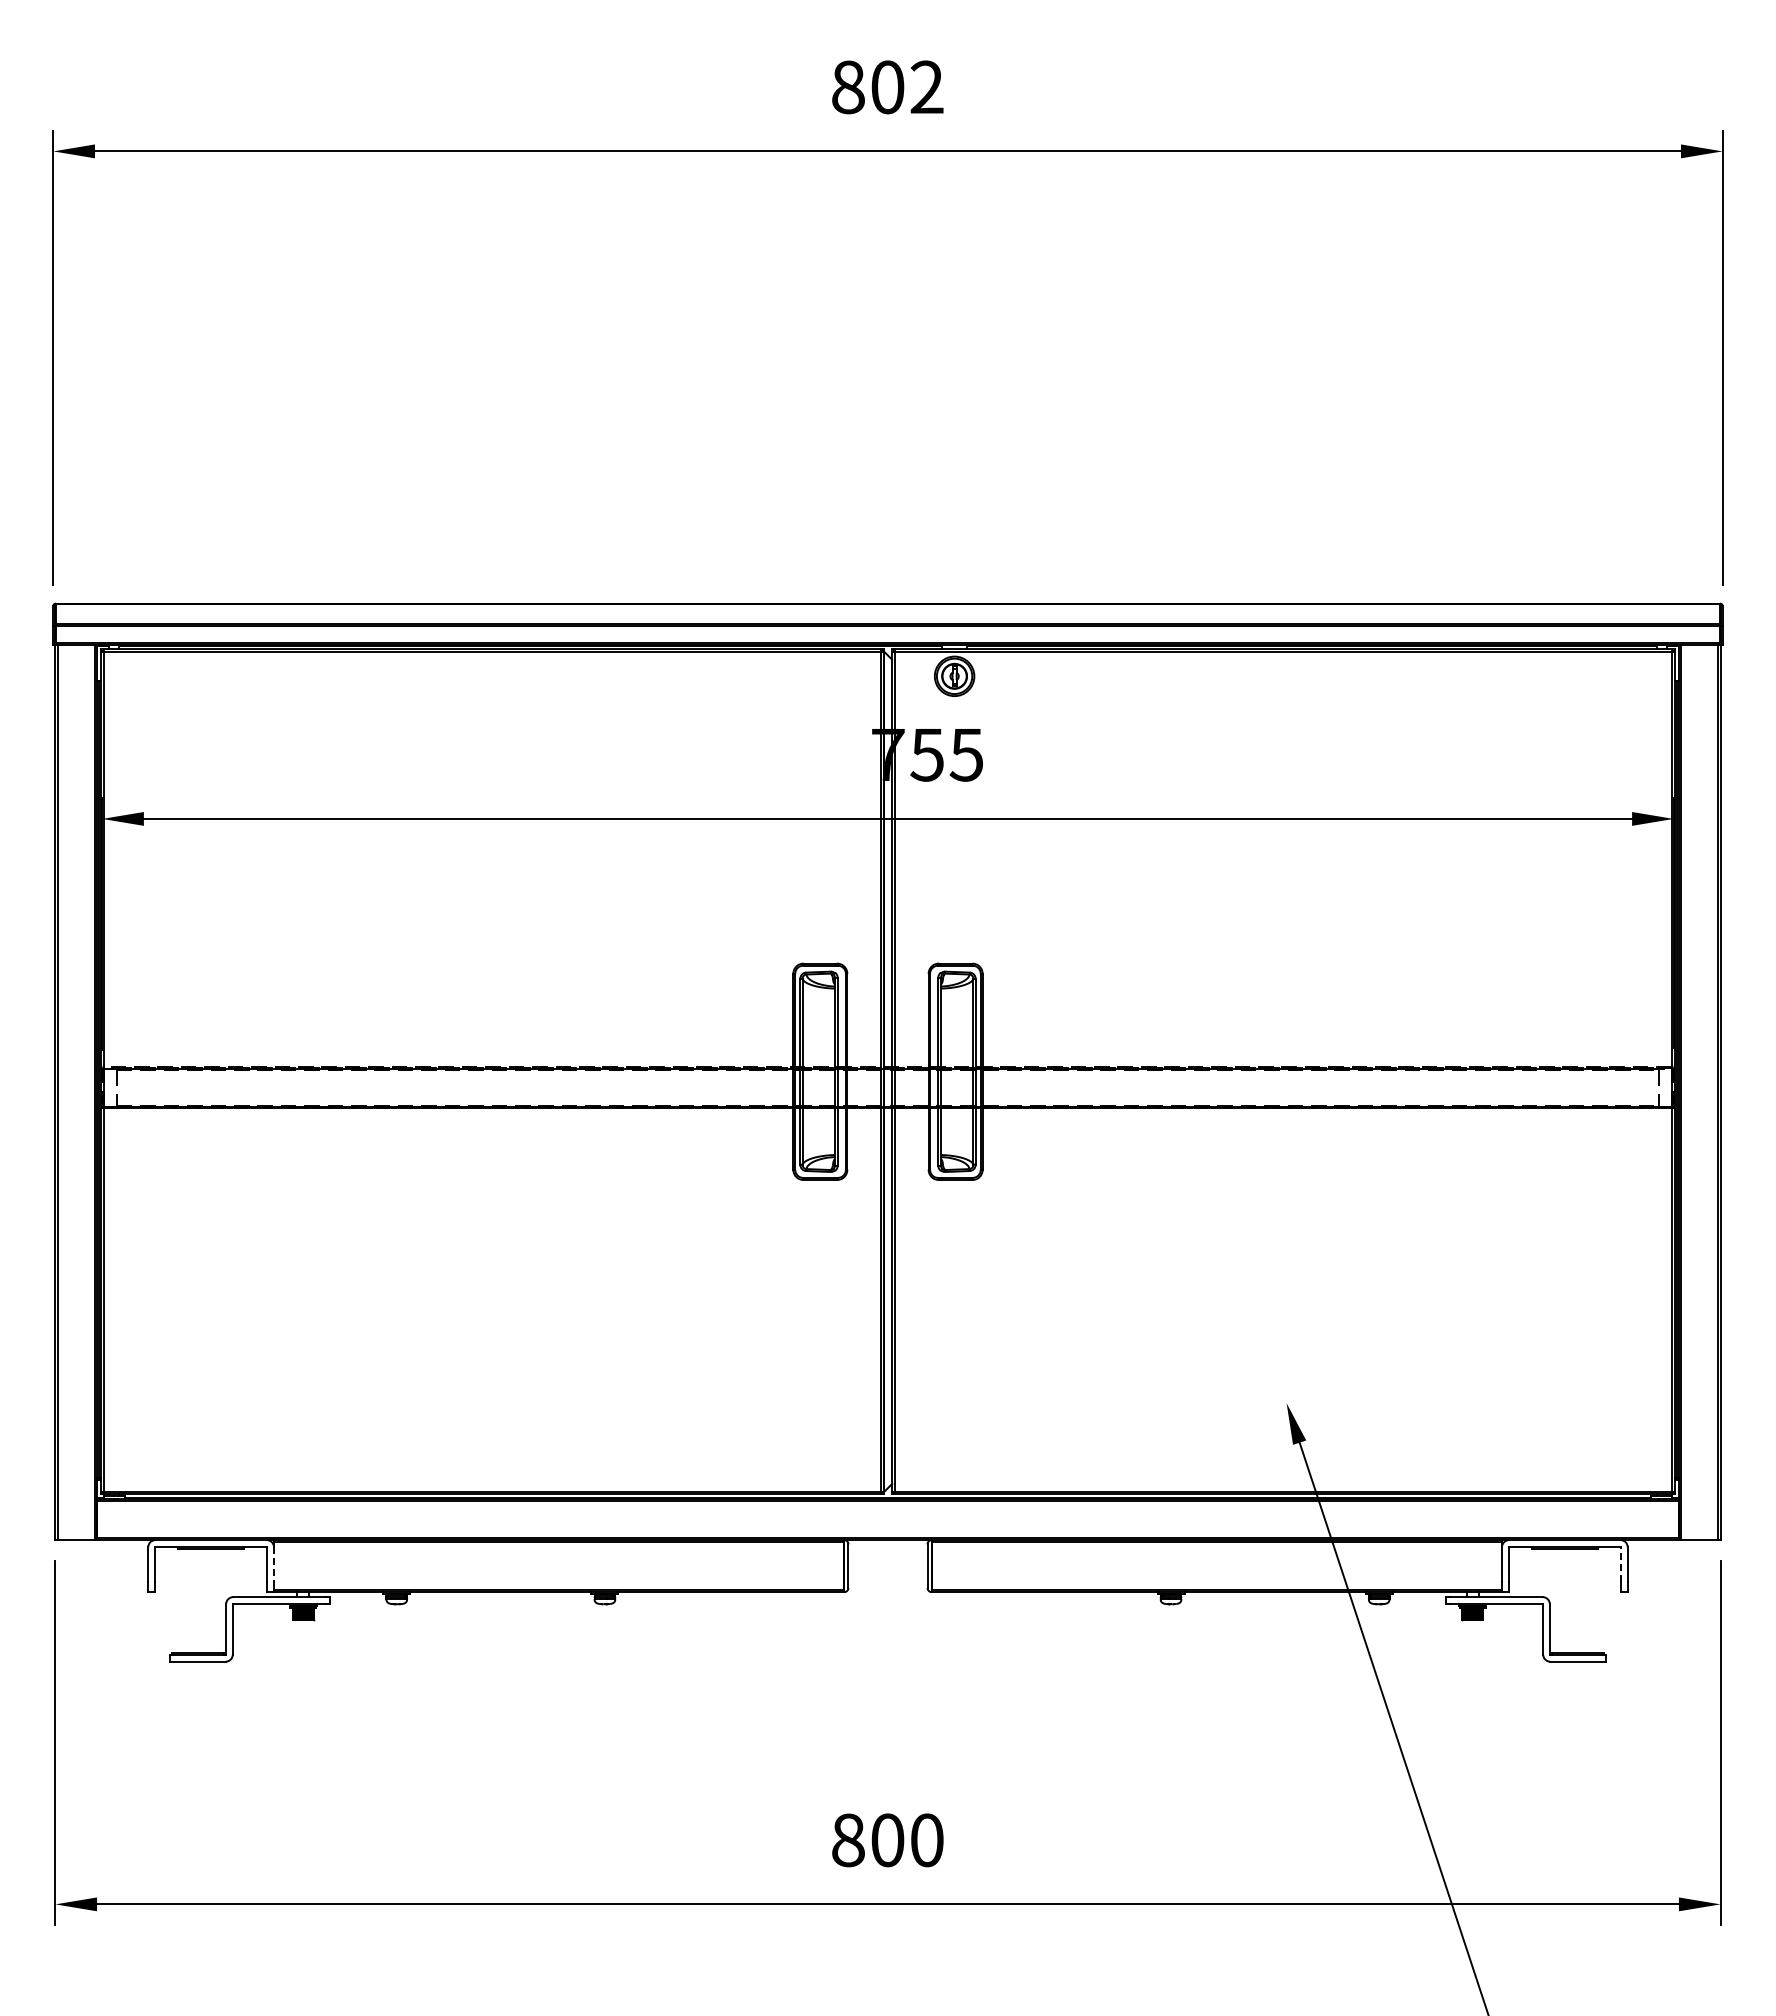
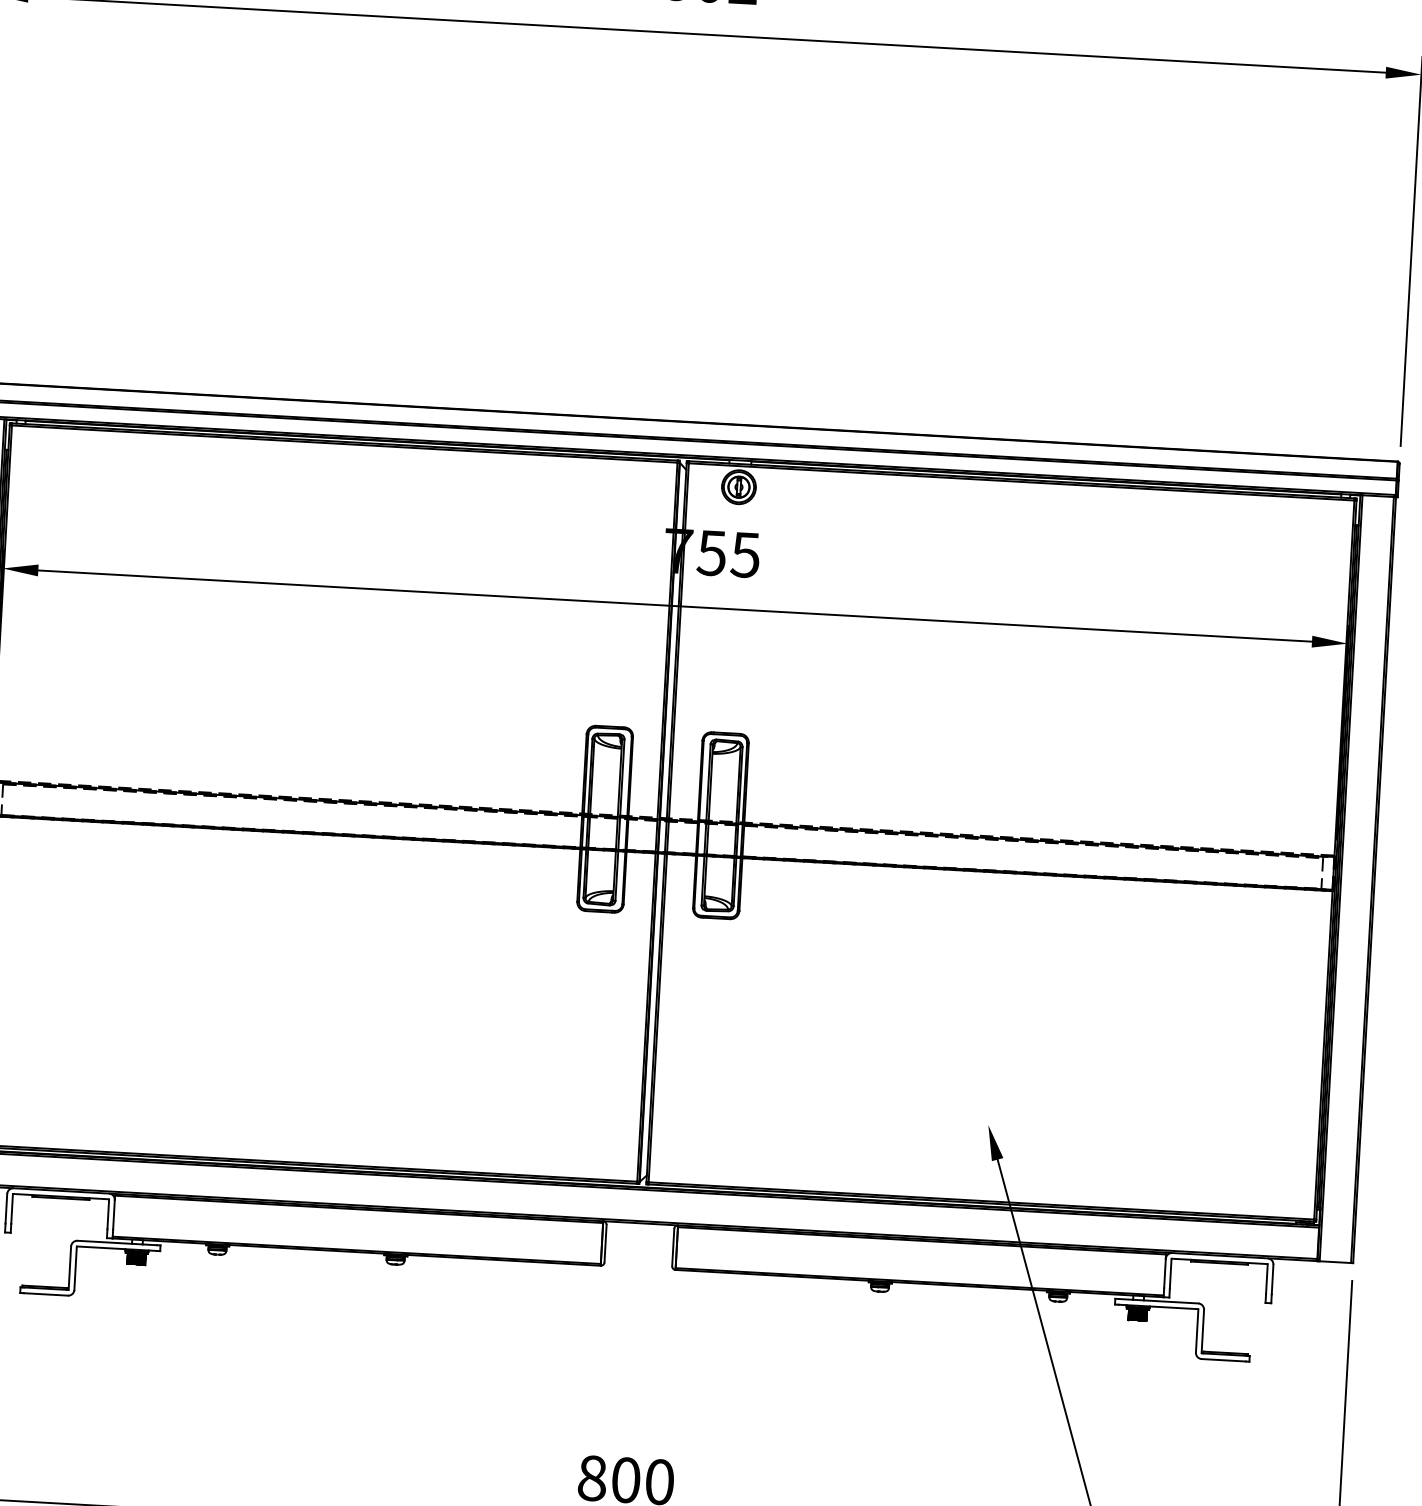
line: (1621, 1563) -> (1267, 1278), dashed -> solid
line: (273, 1564) -> (113, 1214), dashed -> solid

